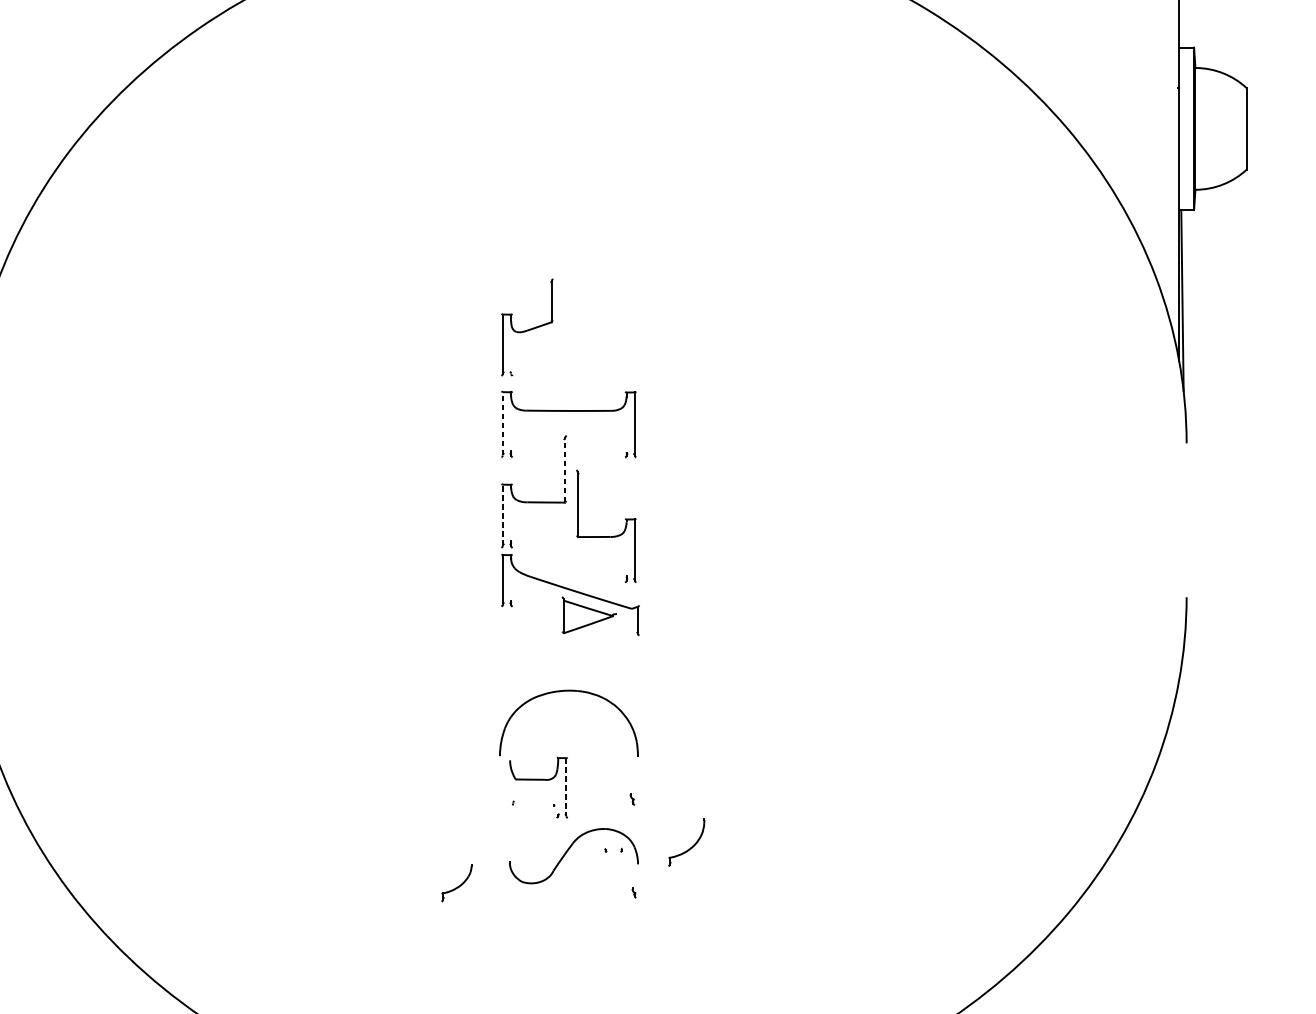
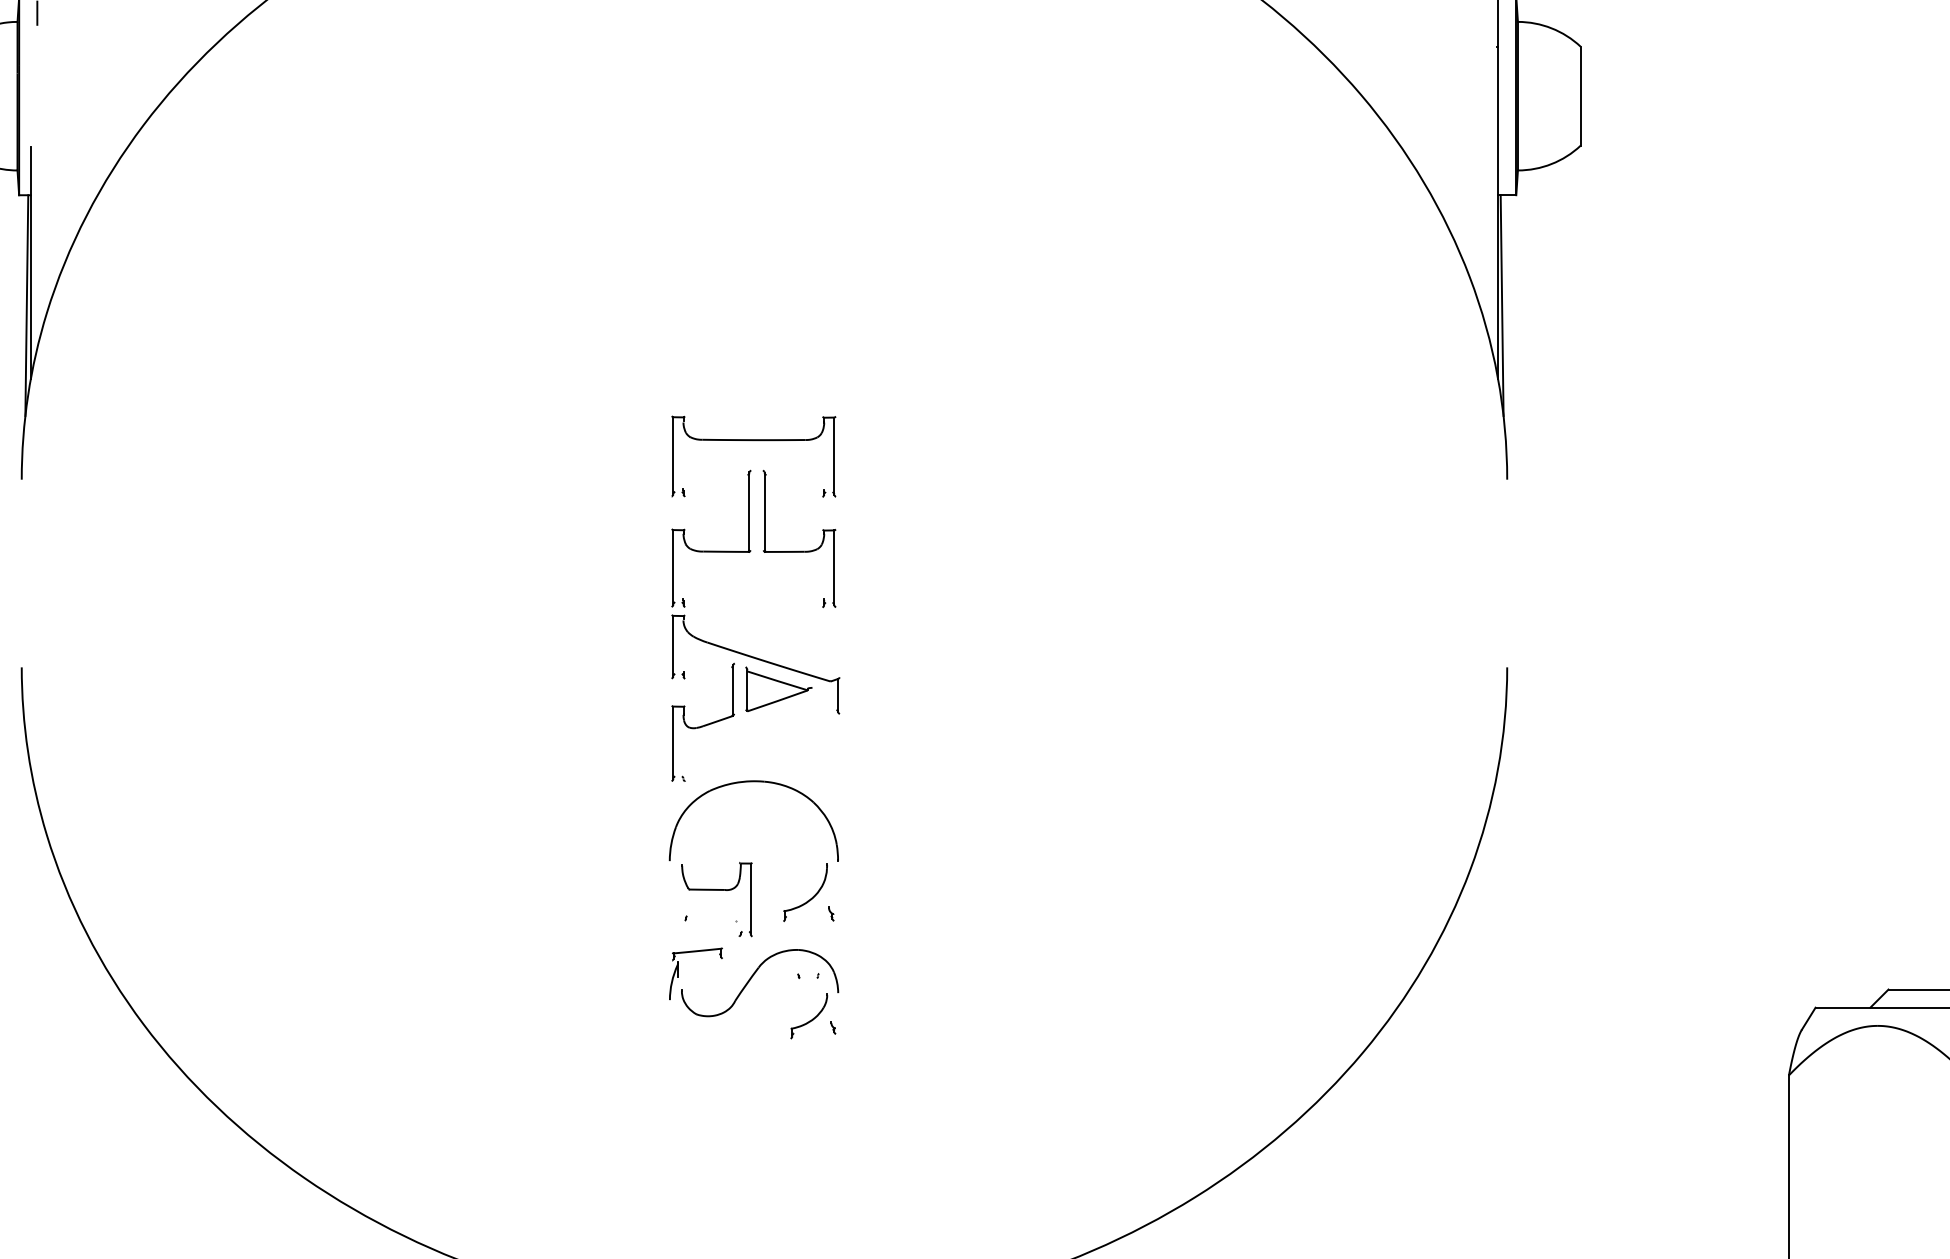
part: (526, 326) -> (702, 721), moved
line: (502, 423) -> (673, 455), dashed -> solid
line: (565, 470) -> (749, 512), dashed -> solid
line: (502, 515) -> (673, 567), dashed -> solid
part: (606, 535) -> (799, 550), moved
line: (566, 787) -> (750, 899), dashed -> solid
part: (691, 846) -> (811, 897), moved
part: (507, 848) -> (678, 973), added
part: (457, 883) -> (809, 1016), moved

